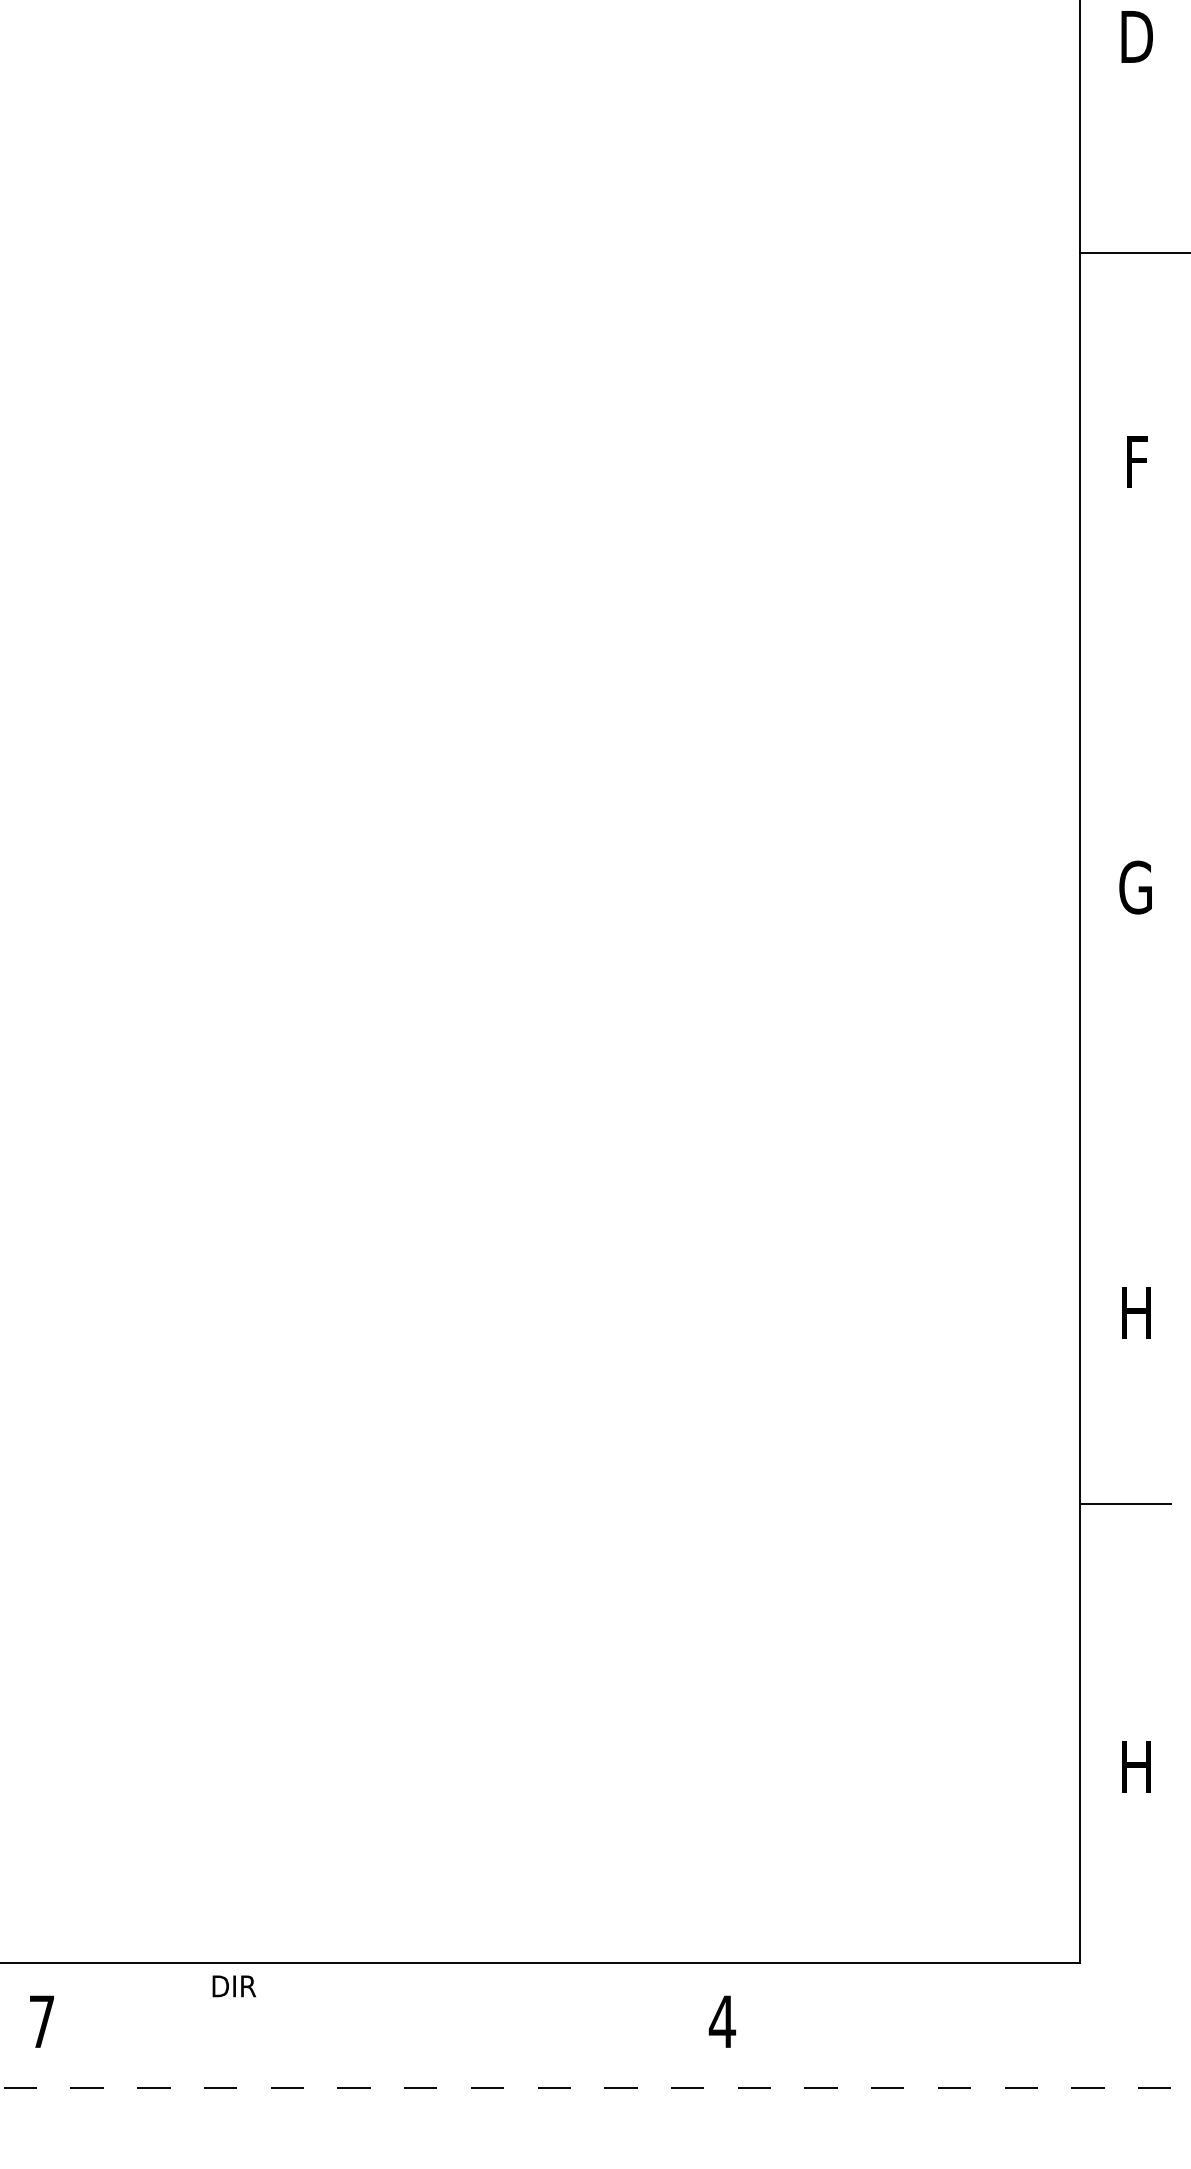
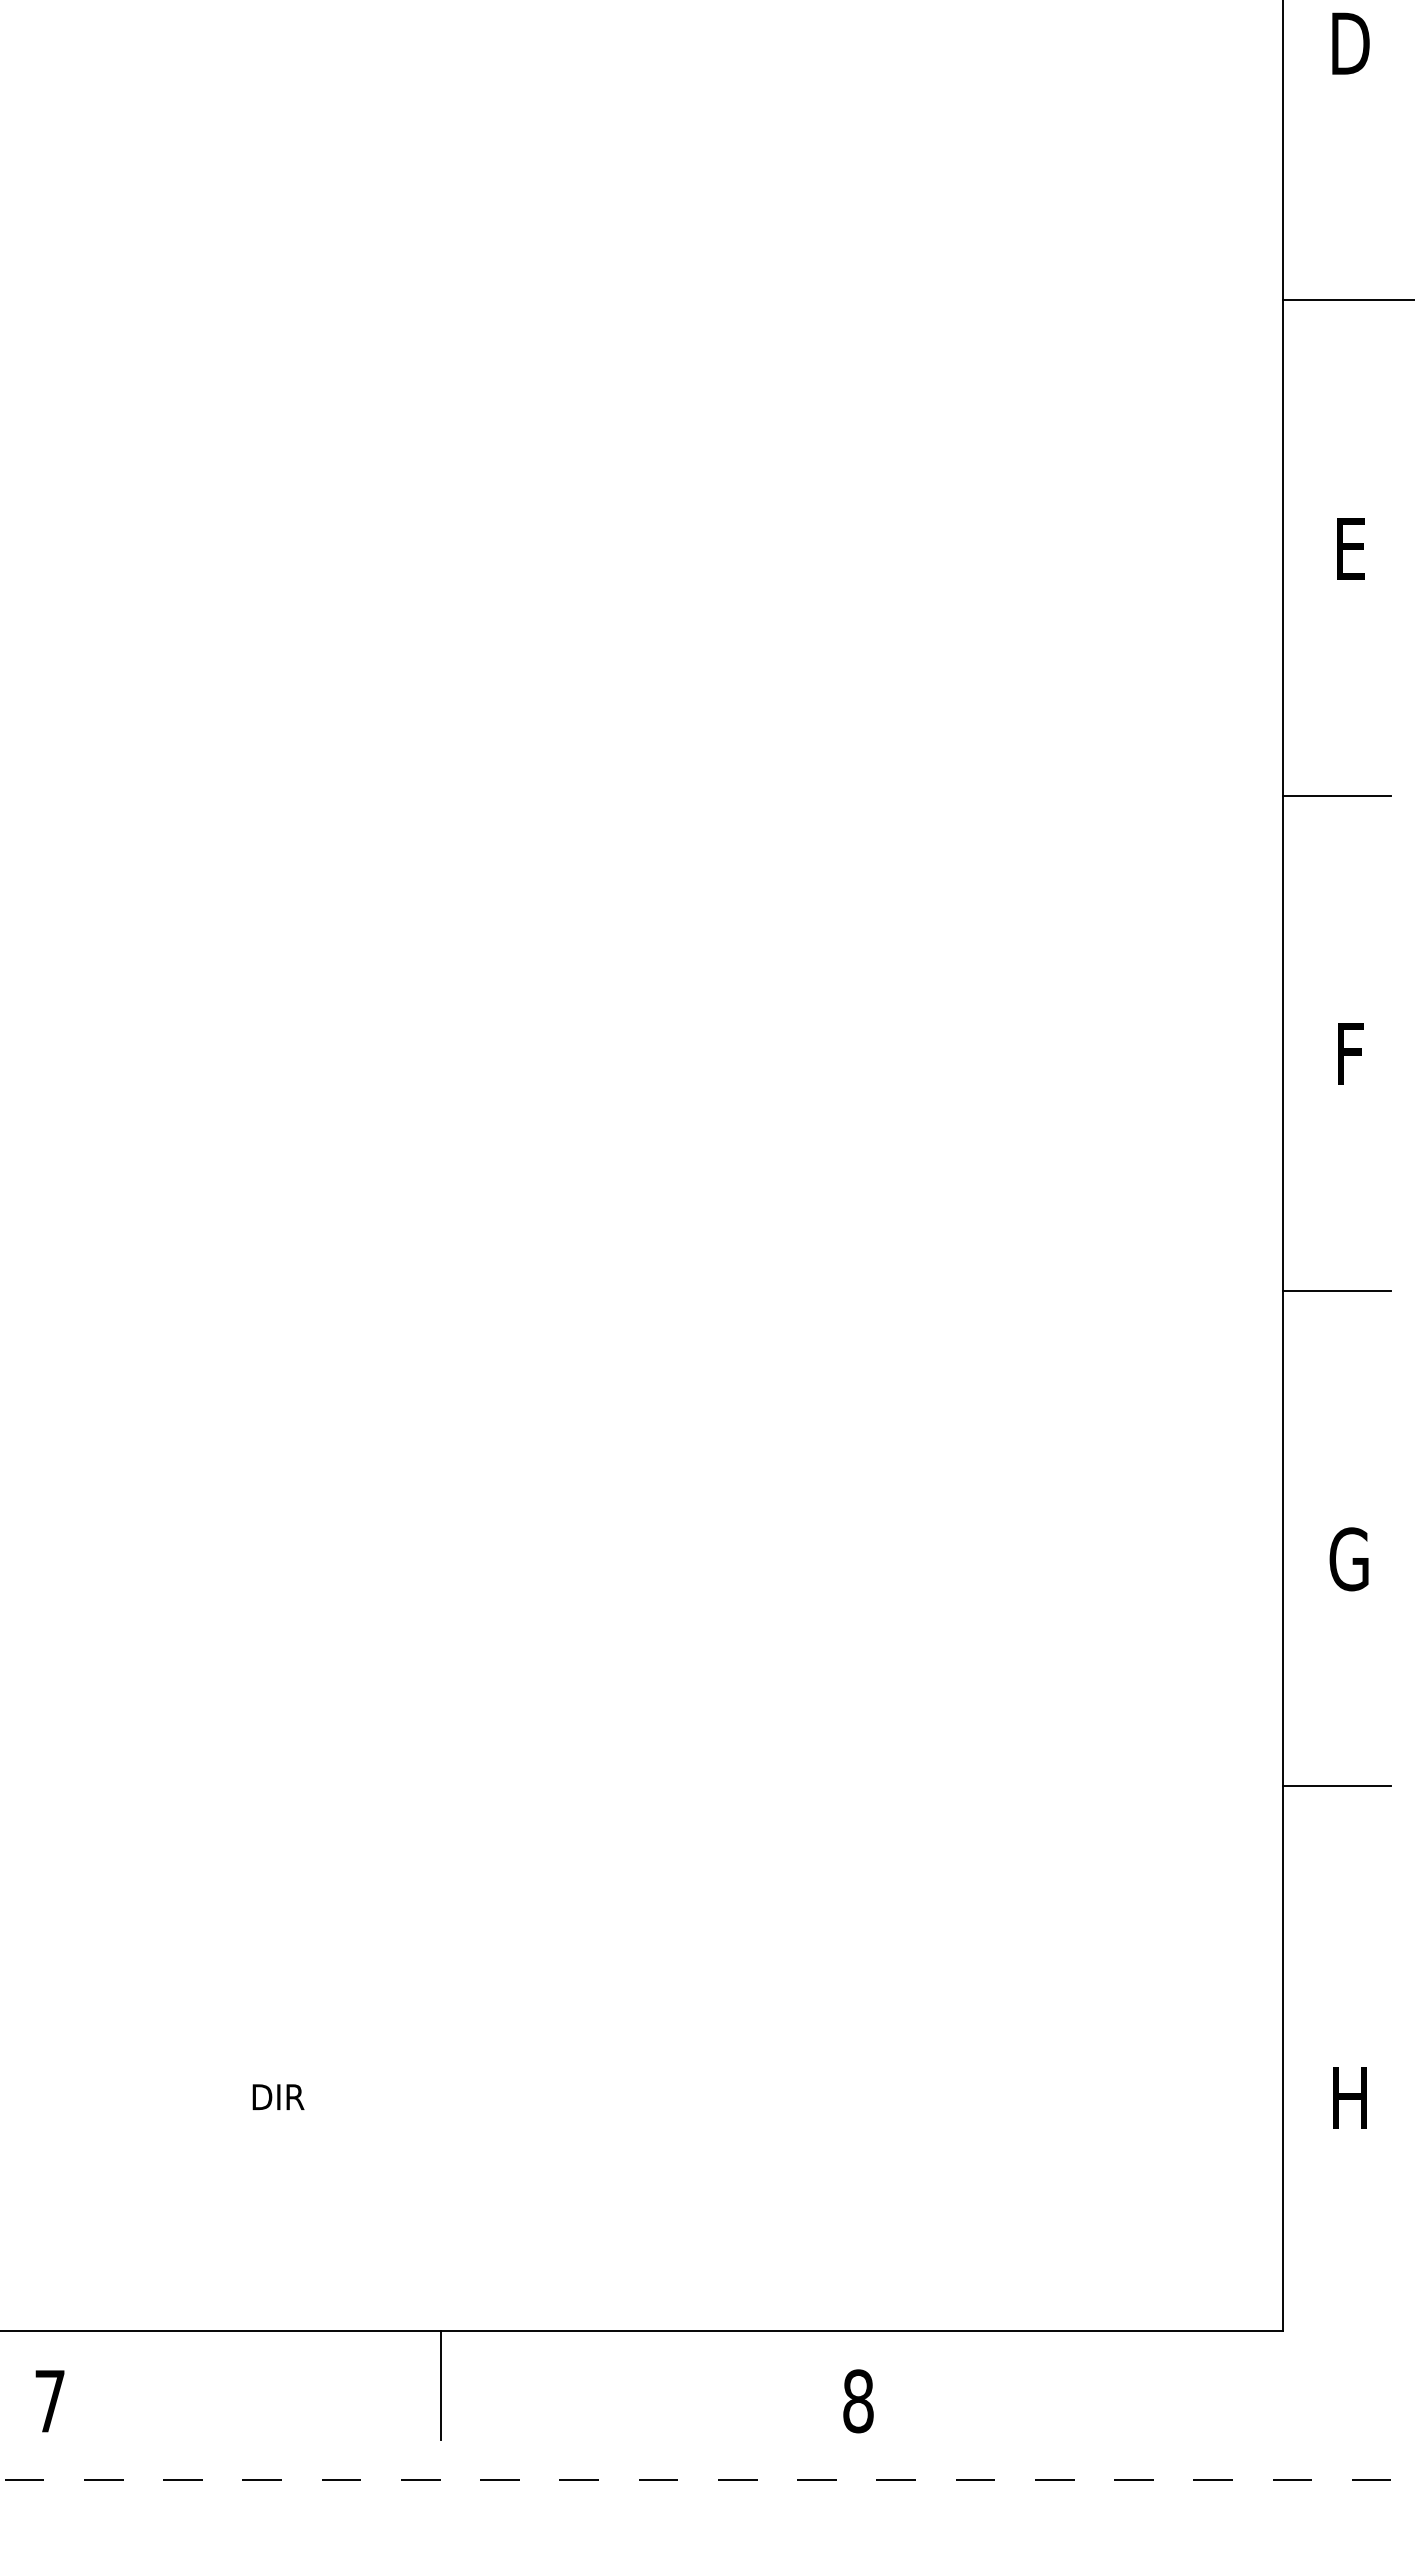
text: (1136, 461) -> (1350, 548), F -> E
line: (1125, 669) -> (1336, 795), added
text: (1135, 887) -> (1348, 1054), G -> F
line: (1125, 1087) -> (1336, 1291), added
text: (1135, 1313) -> (1348, 1559), H -> G
text: (234, 1985) -> (278, 2096), moved
line: (370, 2008) -> (440, 2385), added
text: (722, 2021) -> (858, 2401), 4 -> 8

